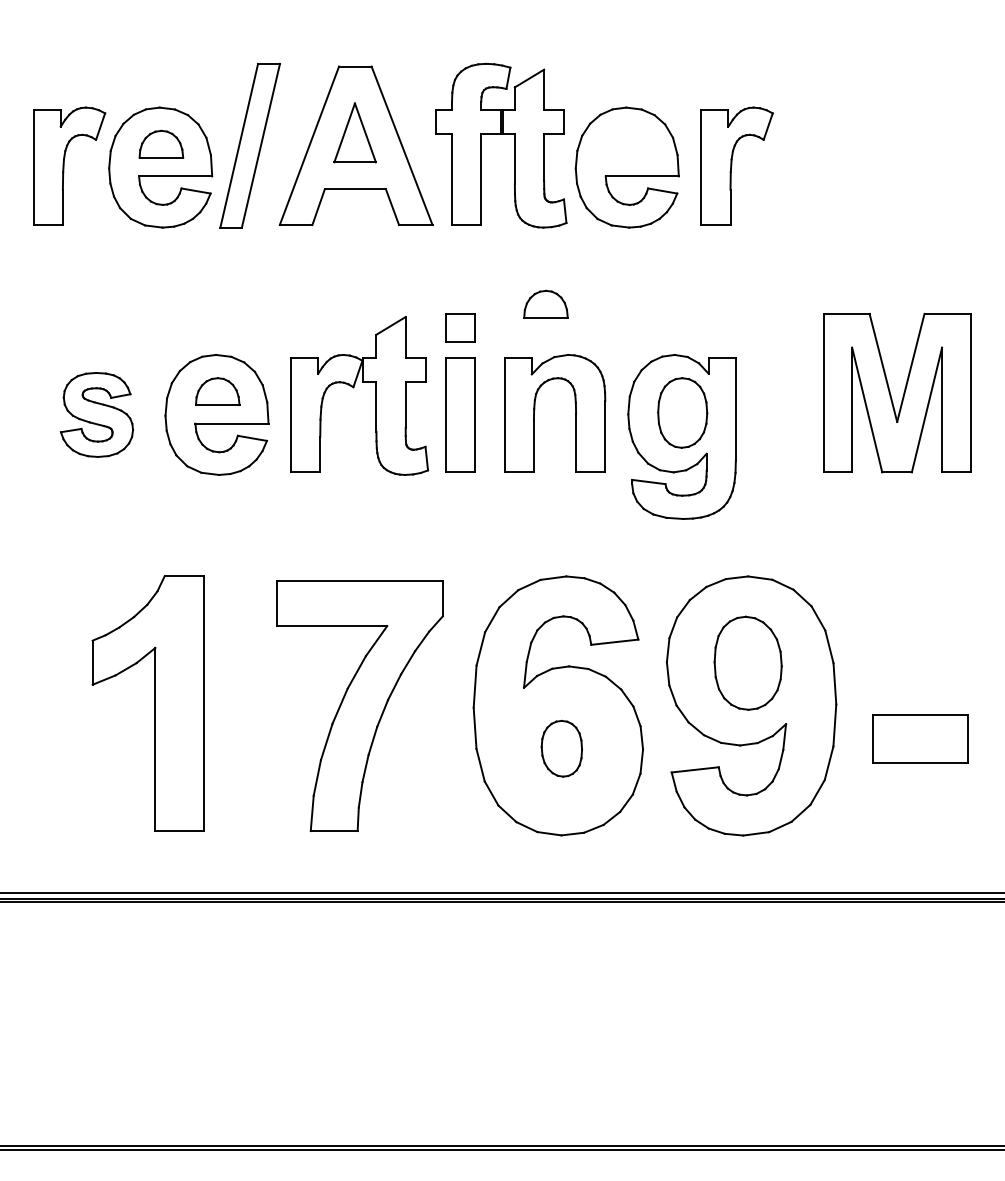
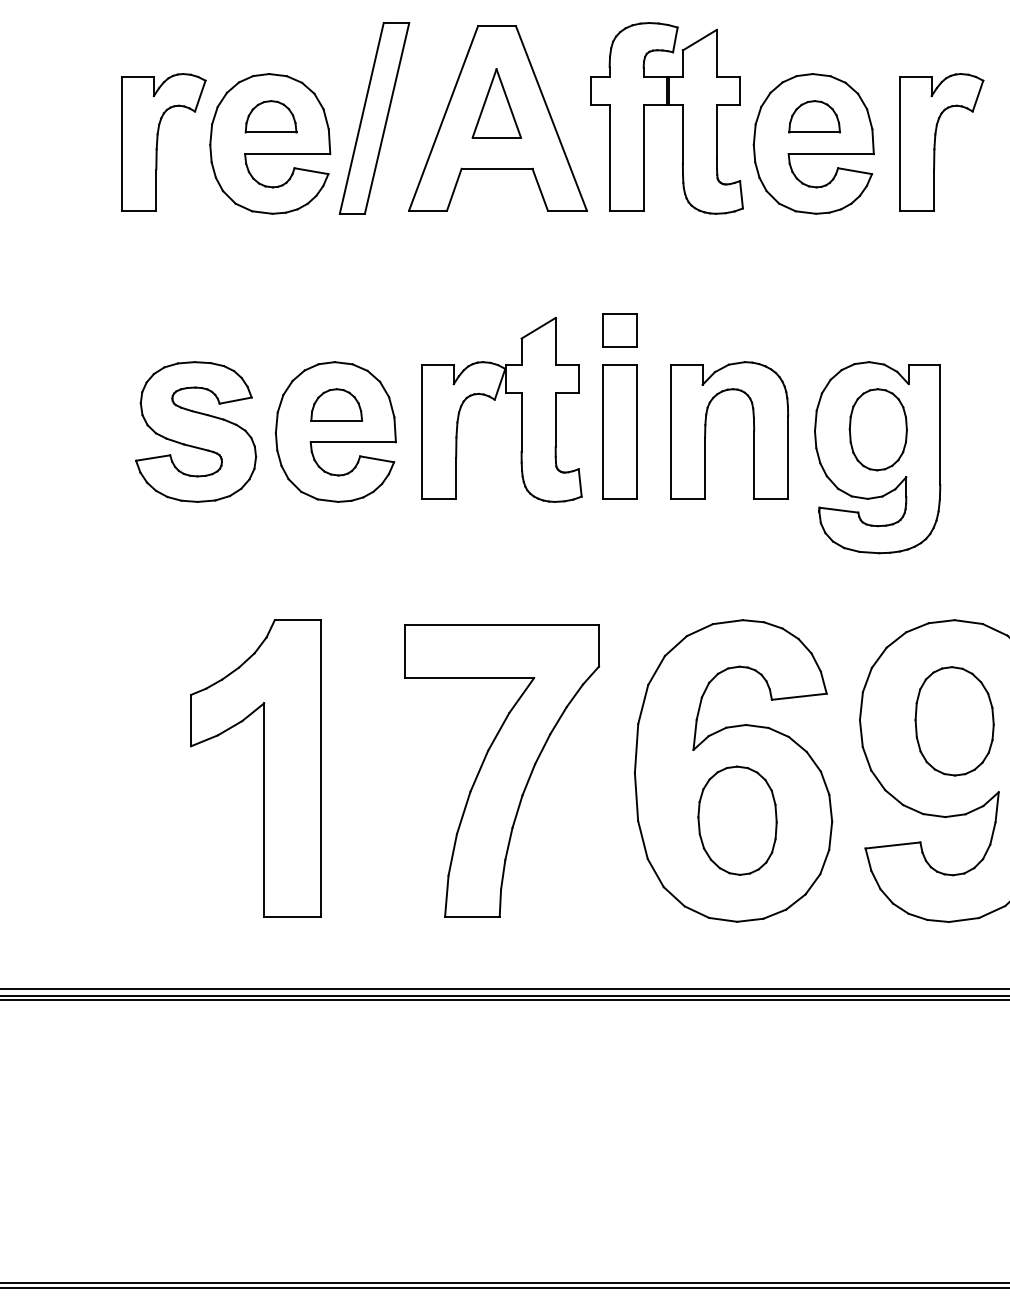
part: (545, 303) -> (814, 115), moved
part: (96, 414) -> (195, 431), size x1.43
part: (561, 748) -> (737, 820), size x1.67

